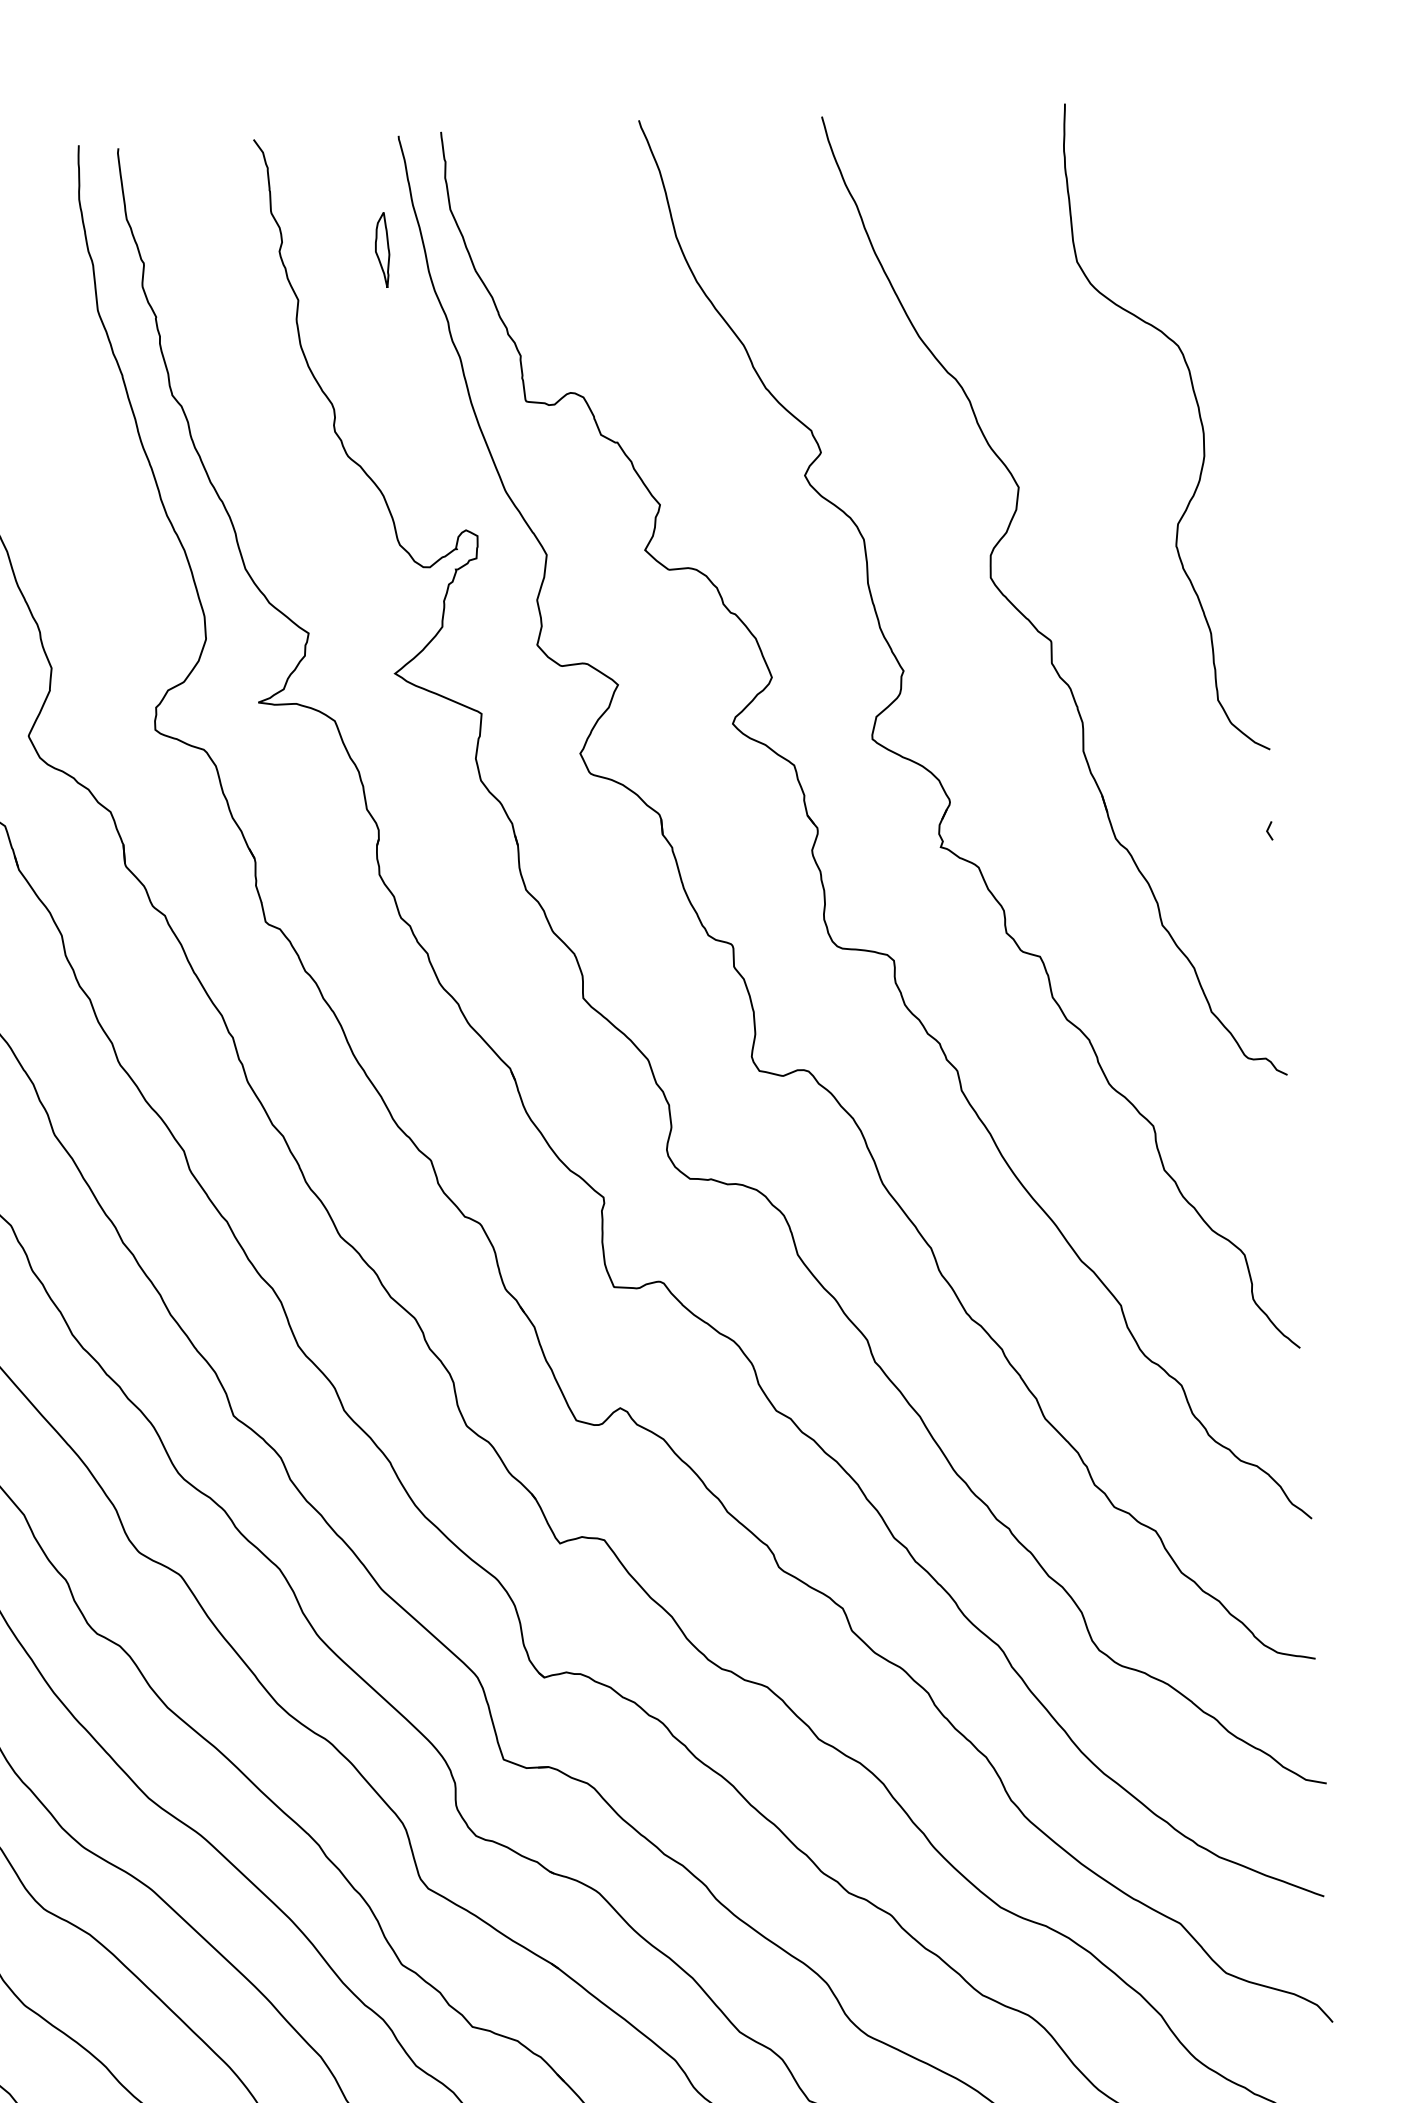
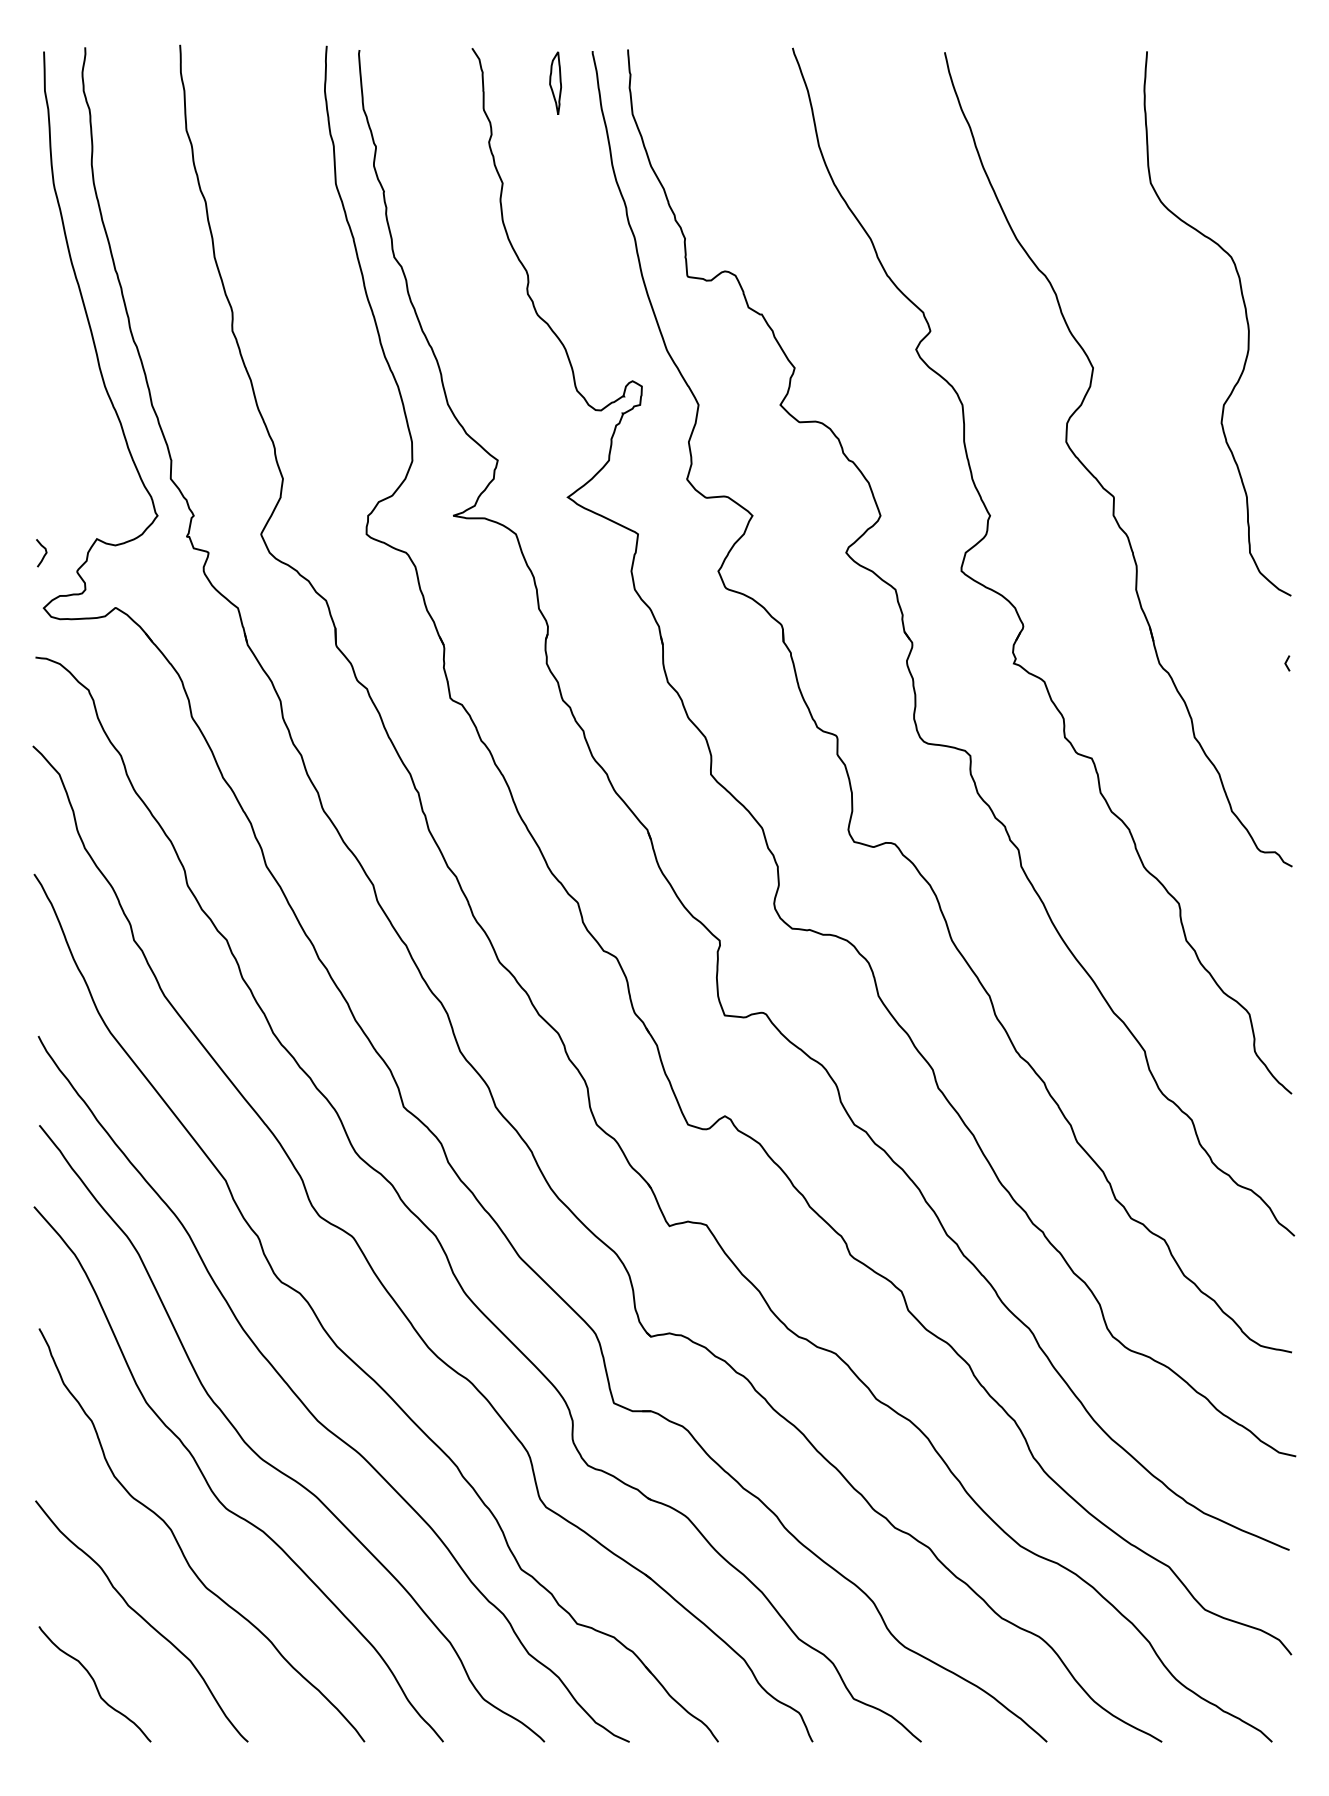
part: (382, 249) -> (555, 82), moved

